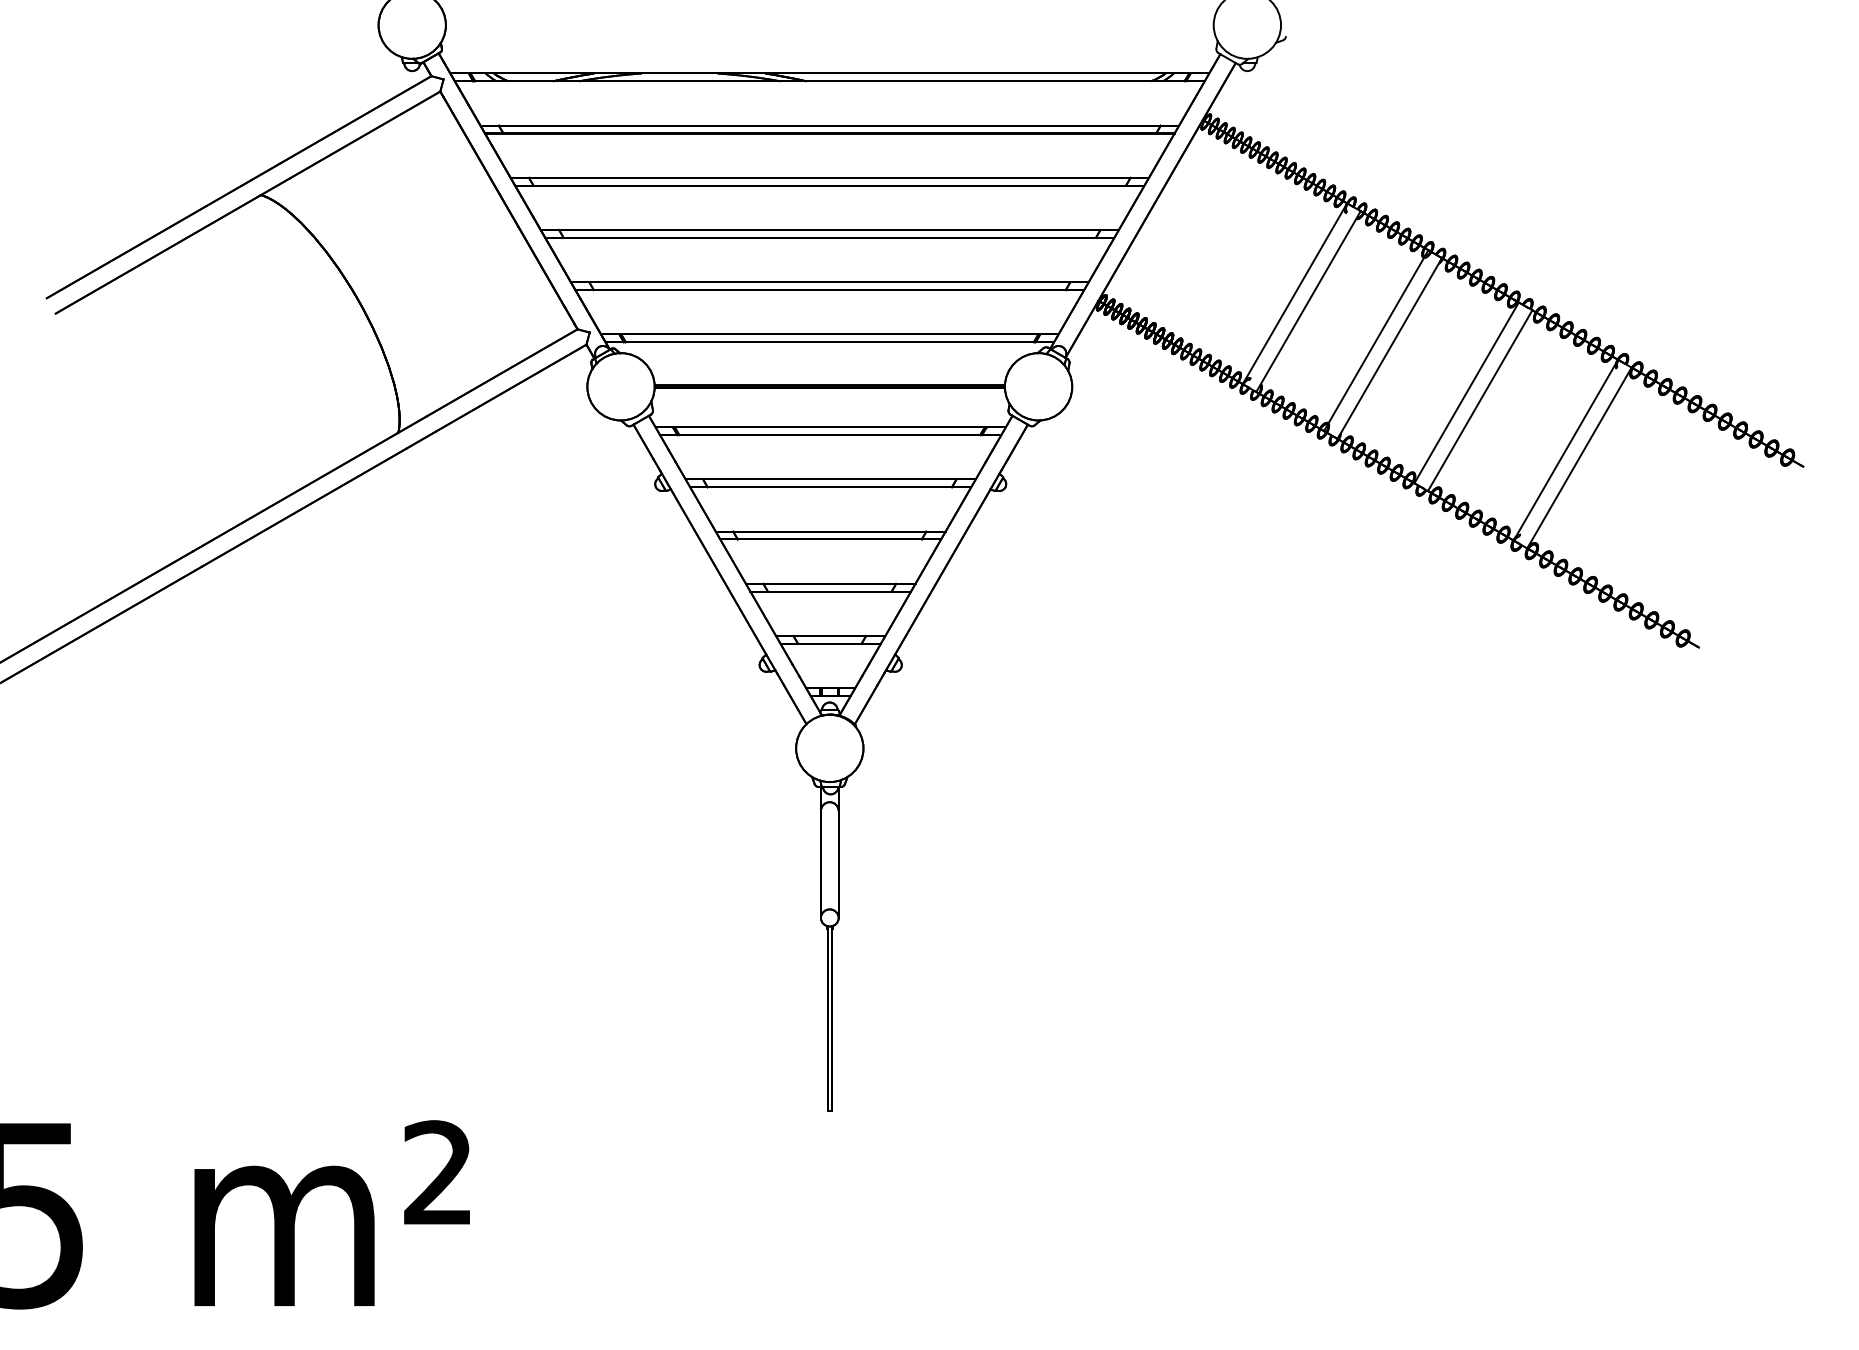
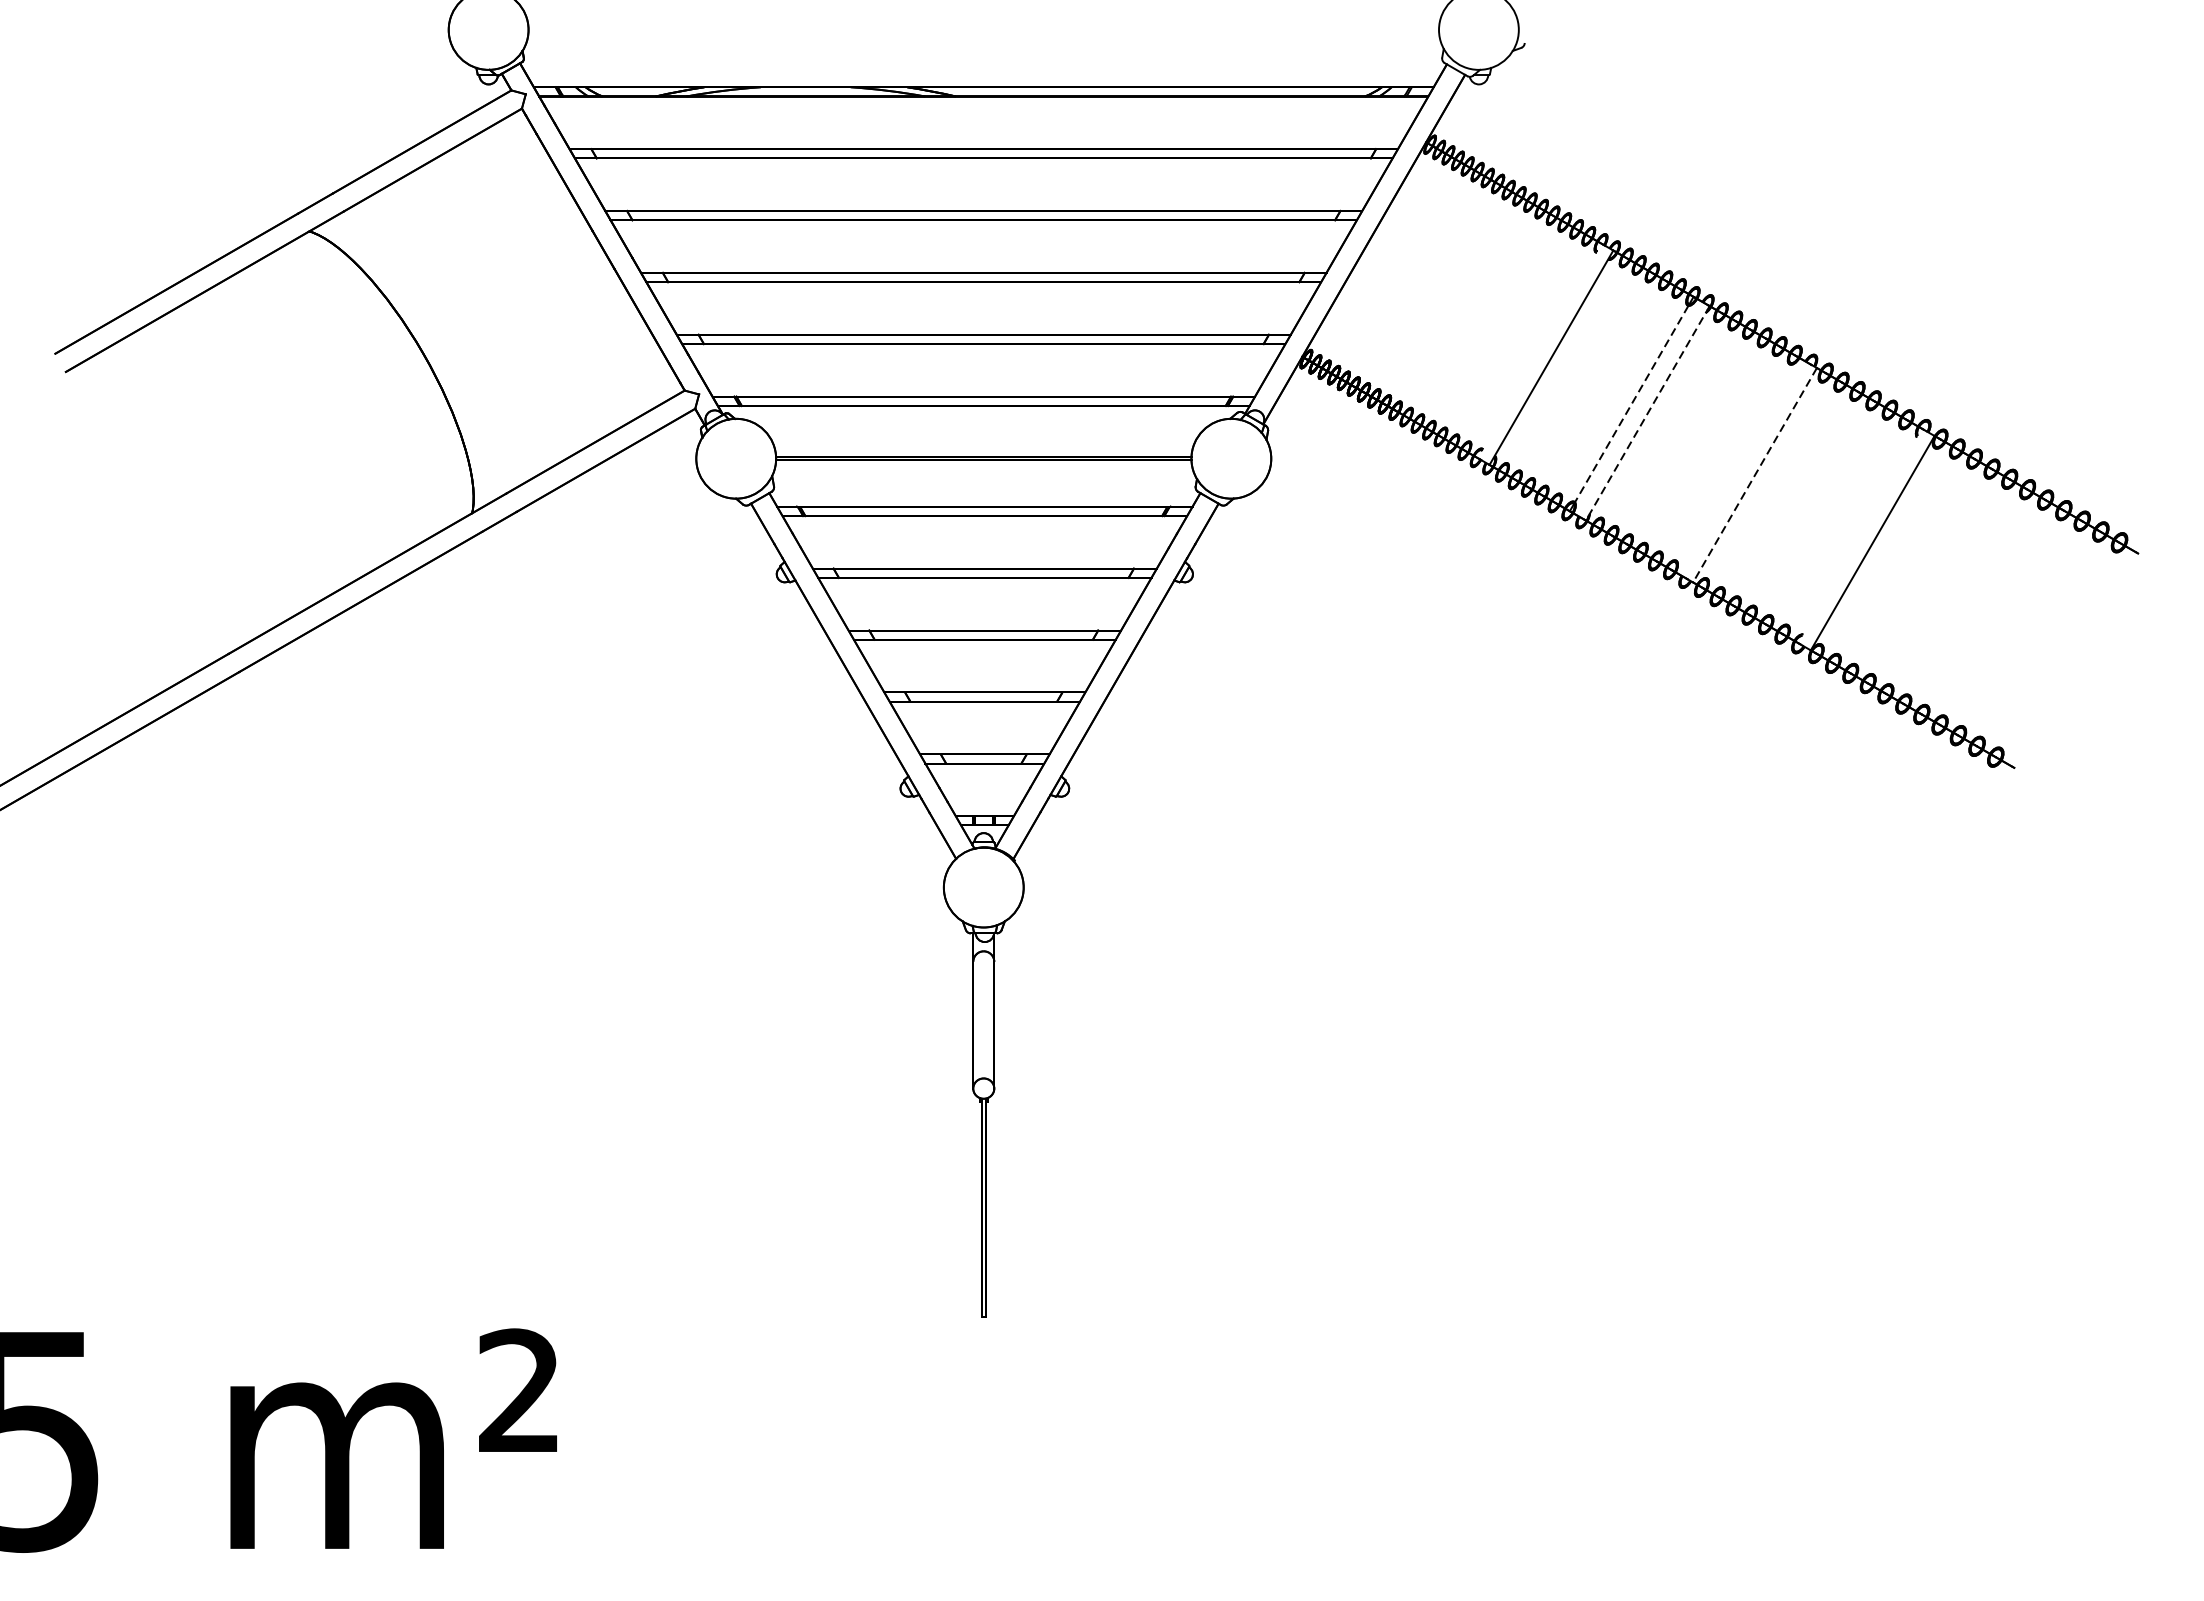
line: (1294, 293) -> (1534, 348), removed
line: (1376, 340) -> (1632, 403), solid -> dashed
line: (1389, 348) -> (1647, 413), solid -> dashed
line: (1466, 392) -> (1738, 465), removed
line: (1479, 401) -> (1754, 476), solid -> dashed
line: (1565, 450) -> (1856, 534), removed

